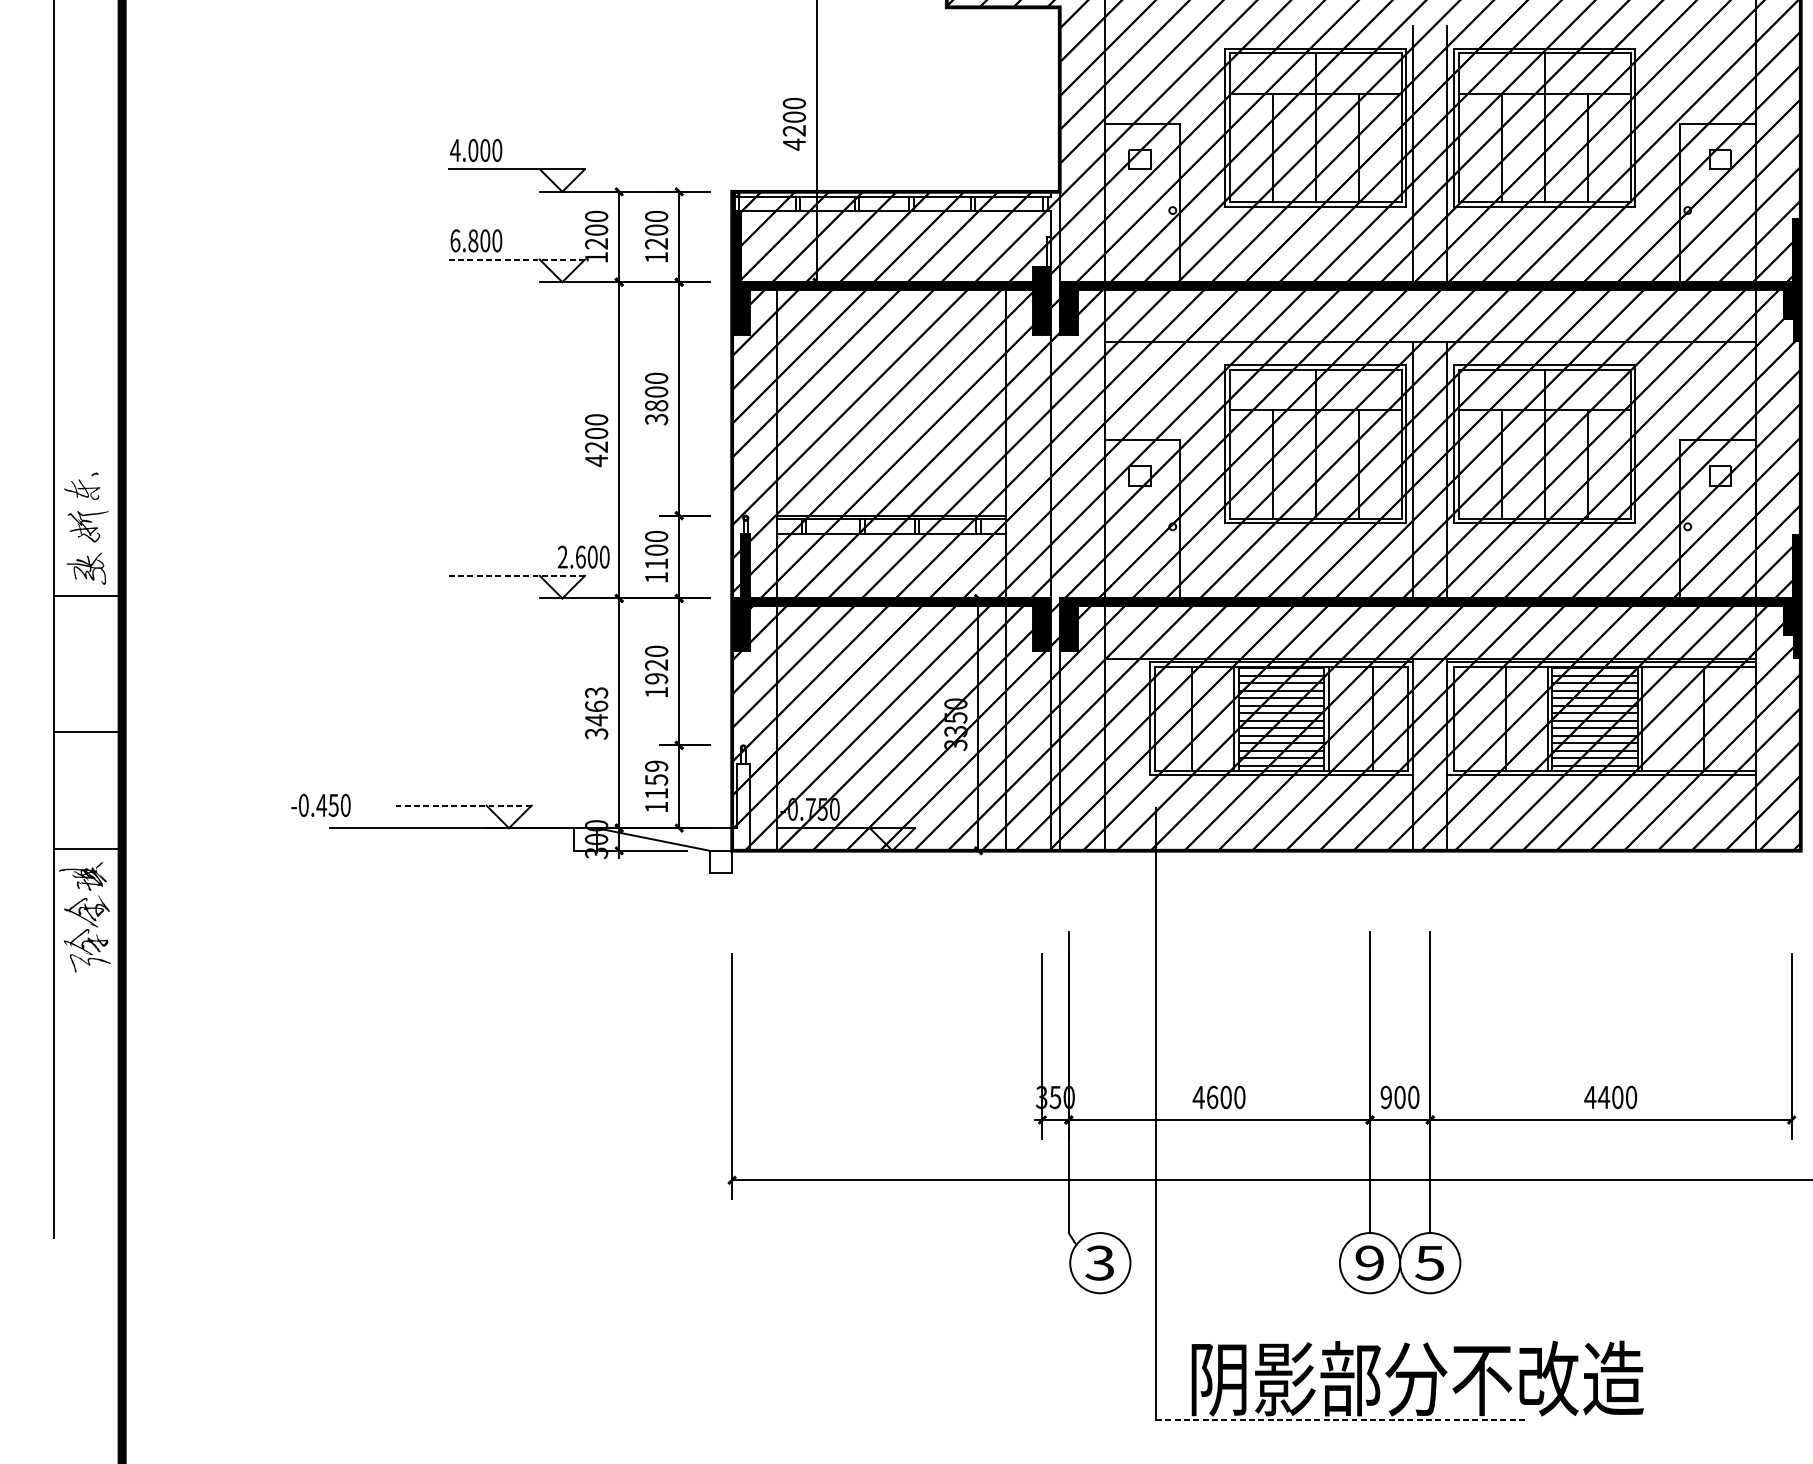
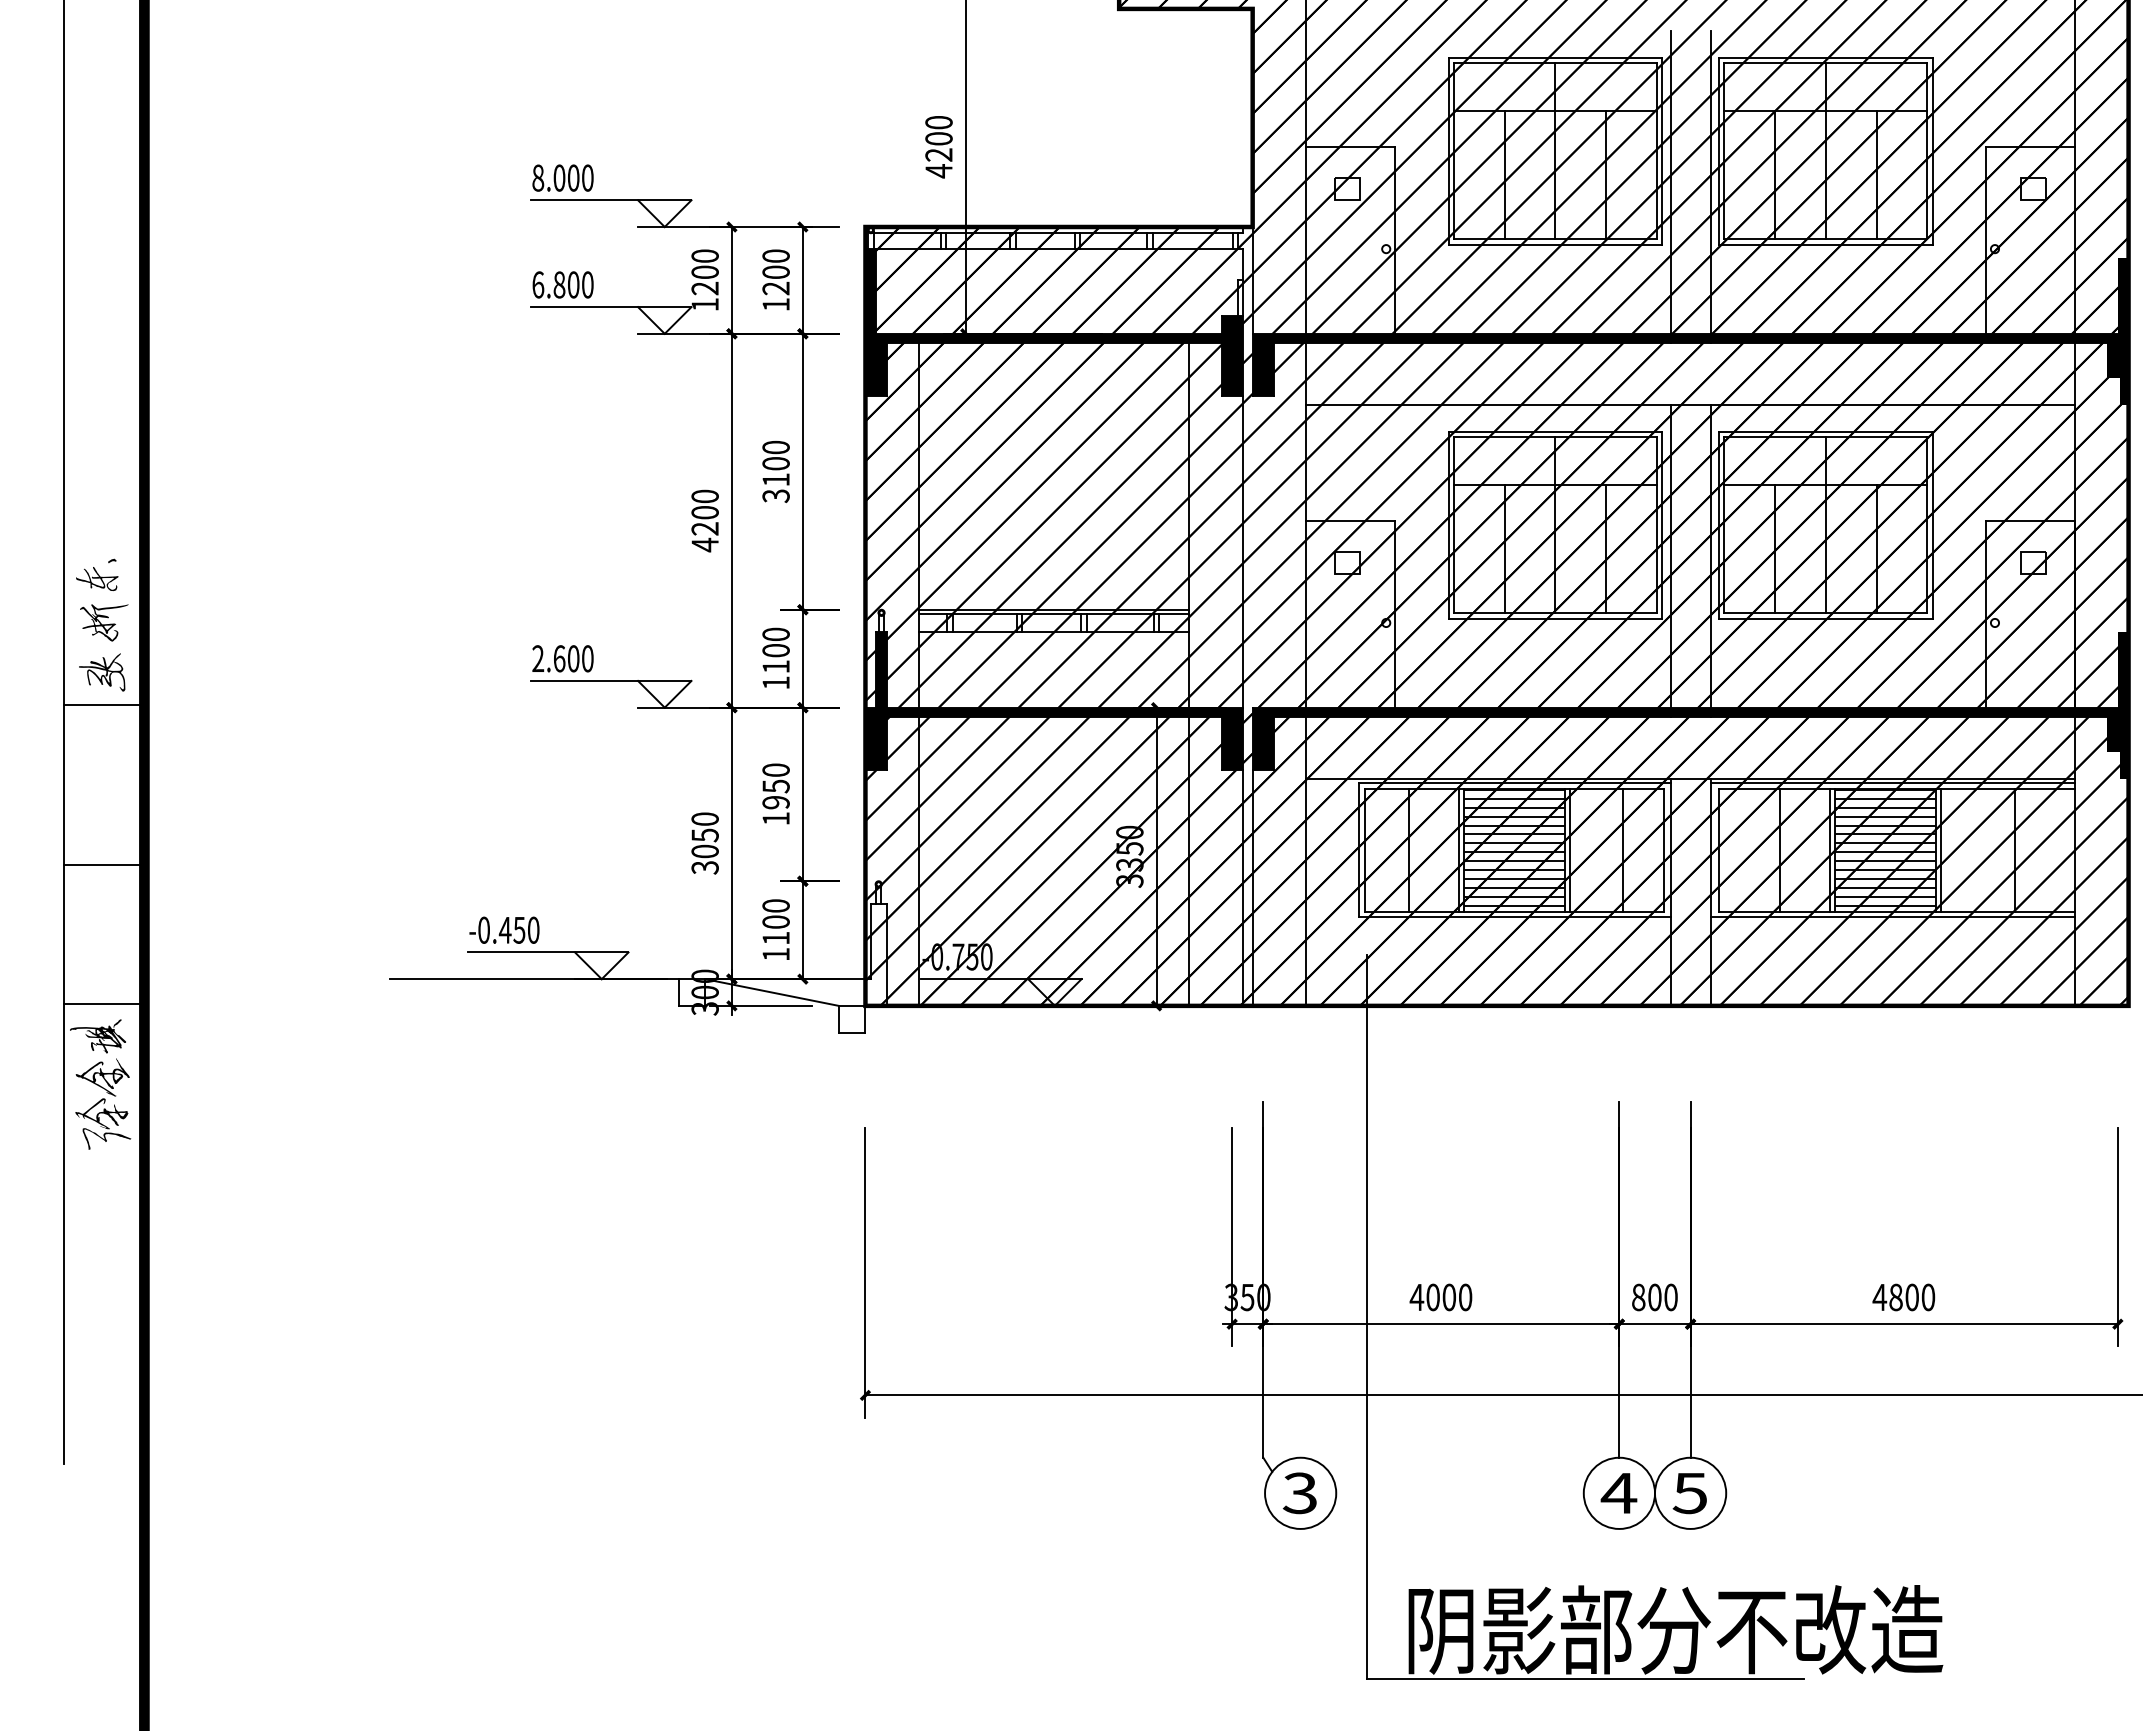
text: (454, 149) -> (537, 177), 4.000 -> 8.000
line: (516, 259) -> (610, 307), dashed -> solid
text: (656, 405) -> (775, 479), 3800 -> 3100
text: (583, 556) -> (562, 658), moved
line: (516, 575) -> (610, 680), dashed -> solid
text: (656, 665) -> (775, 786), 1920 -> 1950
text: (596, 706) -> (704, 835), 3463 -> 3050
text: (656, 773) -> (775, 914), 1159 -> 1100
text: (321, 804) -> (504, 929), moved
line: (463, 805) -> (547, 952), dashed -> solid
text: (1211, 1097) -> (1432, 1297), 4600 -> 4000
text: (1386, 1097) -> (1638, 1297), 900 -> 800
text: (1603, 1097) -> (1895, 1297), 4400 -> 4800
text: (1369, 1263) -> (1618, 1493), 9 -> 4
line: (1341, 1419) -> (1585, 1678), dashed -> solid

